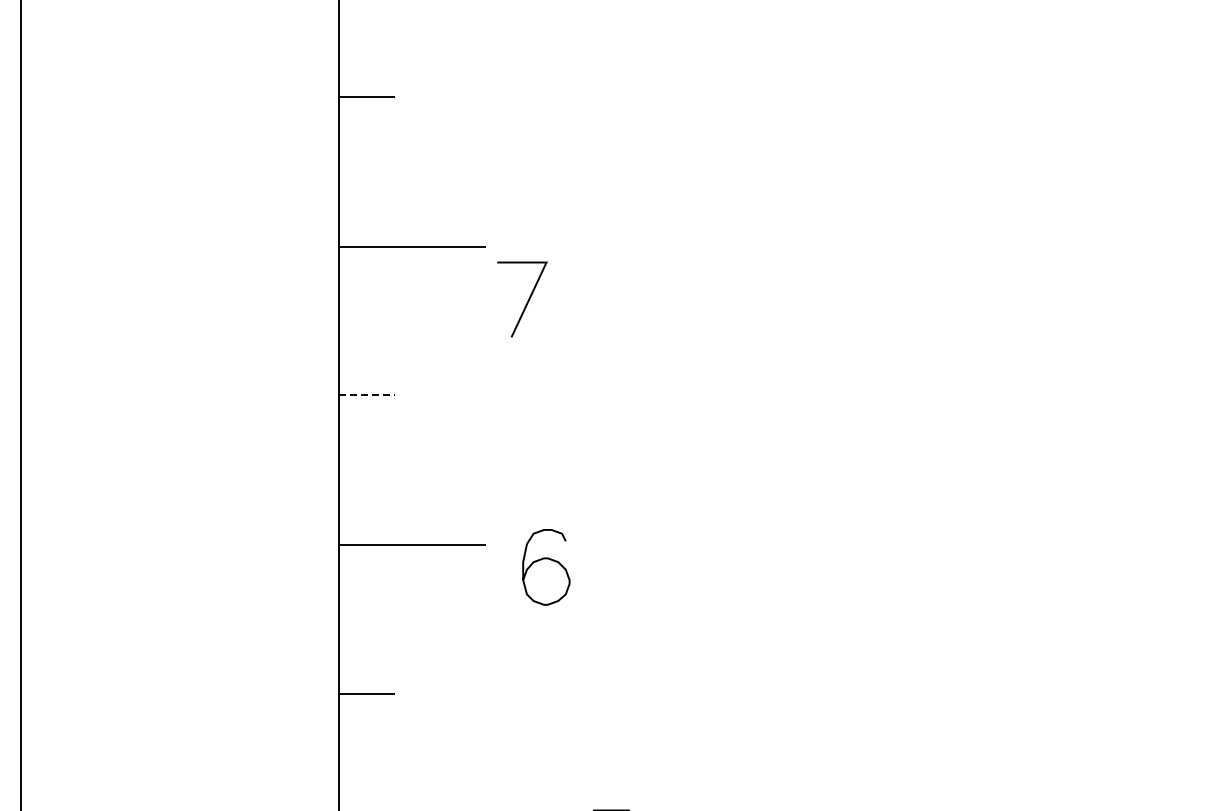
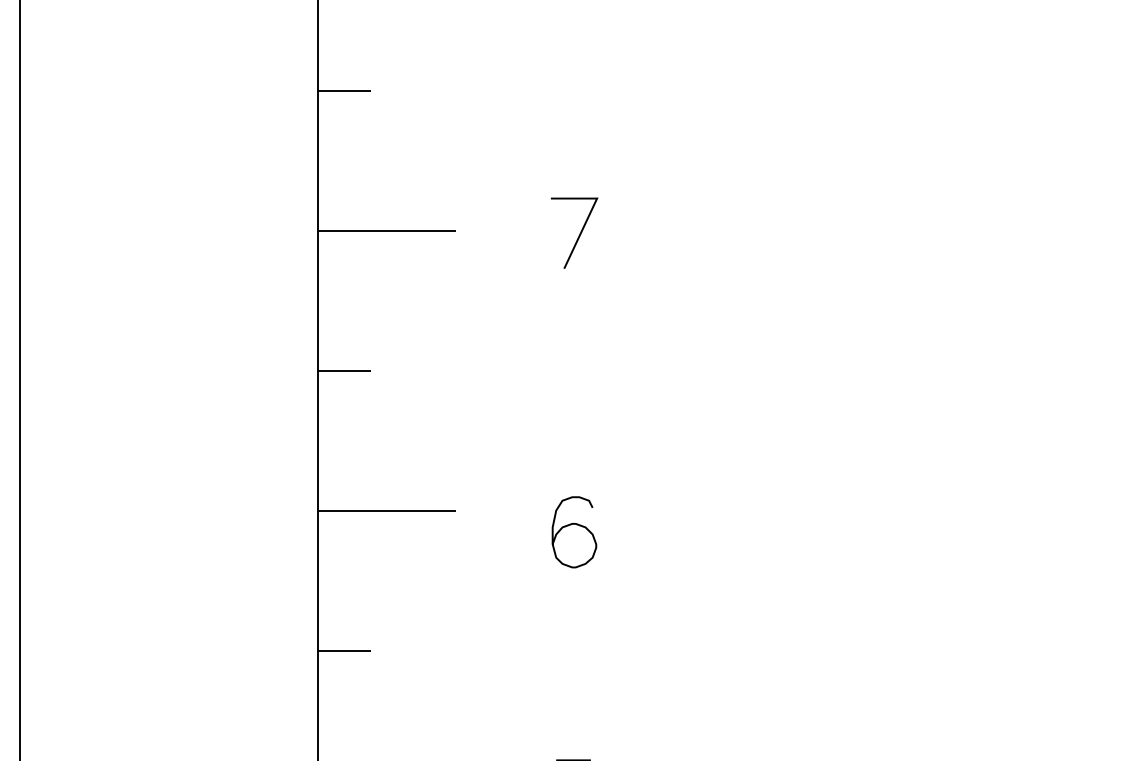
line: (526, 302) -> (578, 236), moved
line: (367, 395) -> (344, 371), dashed -> solid
curve: (546, 559) -> (574, 524), moved

